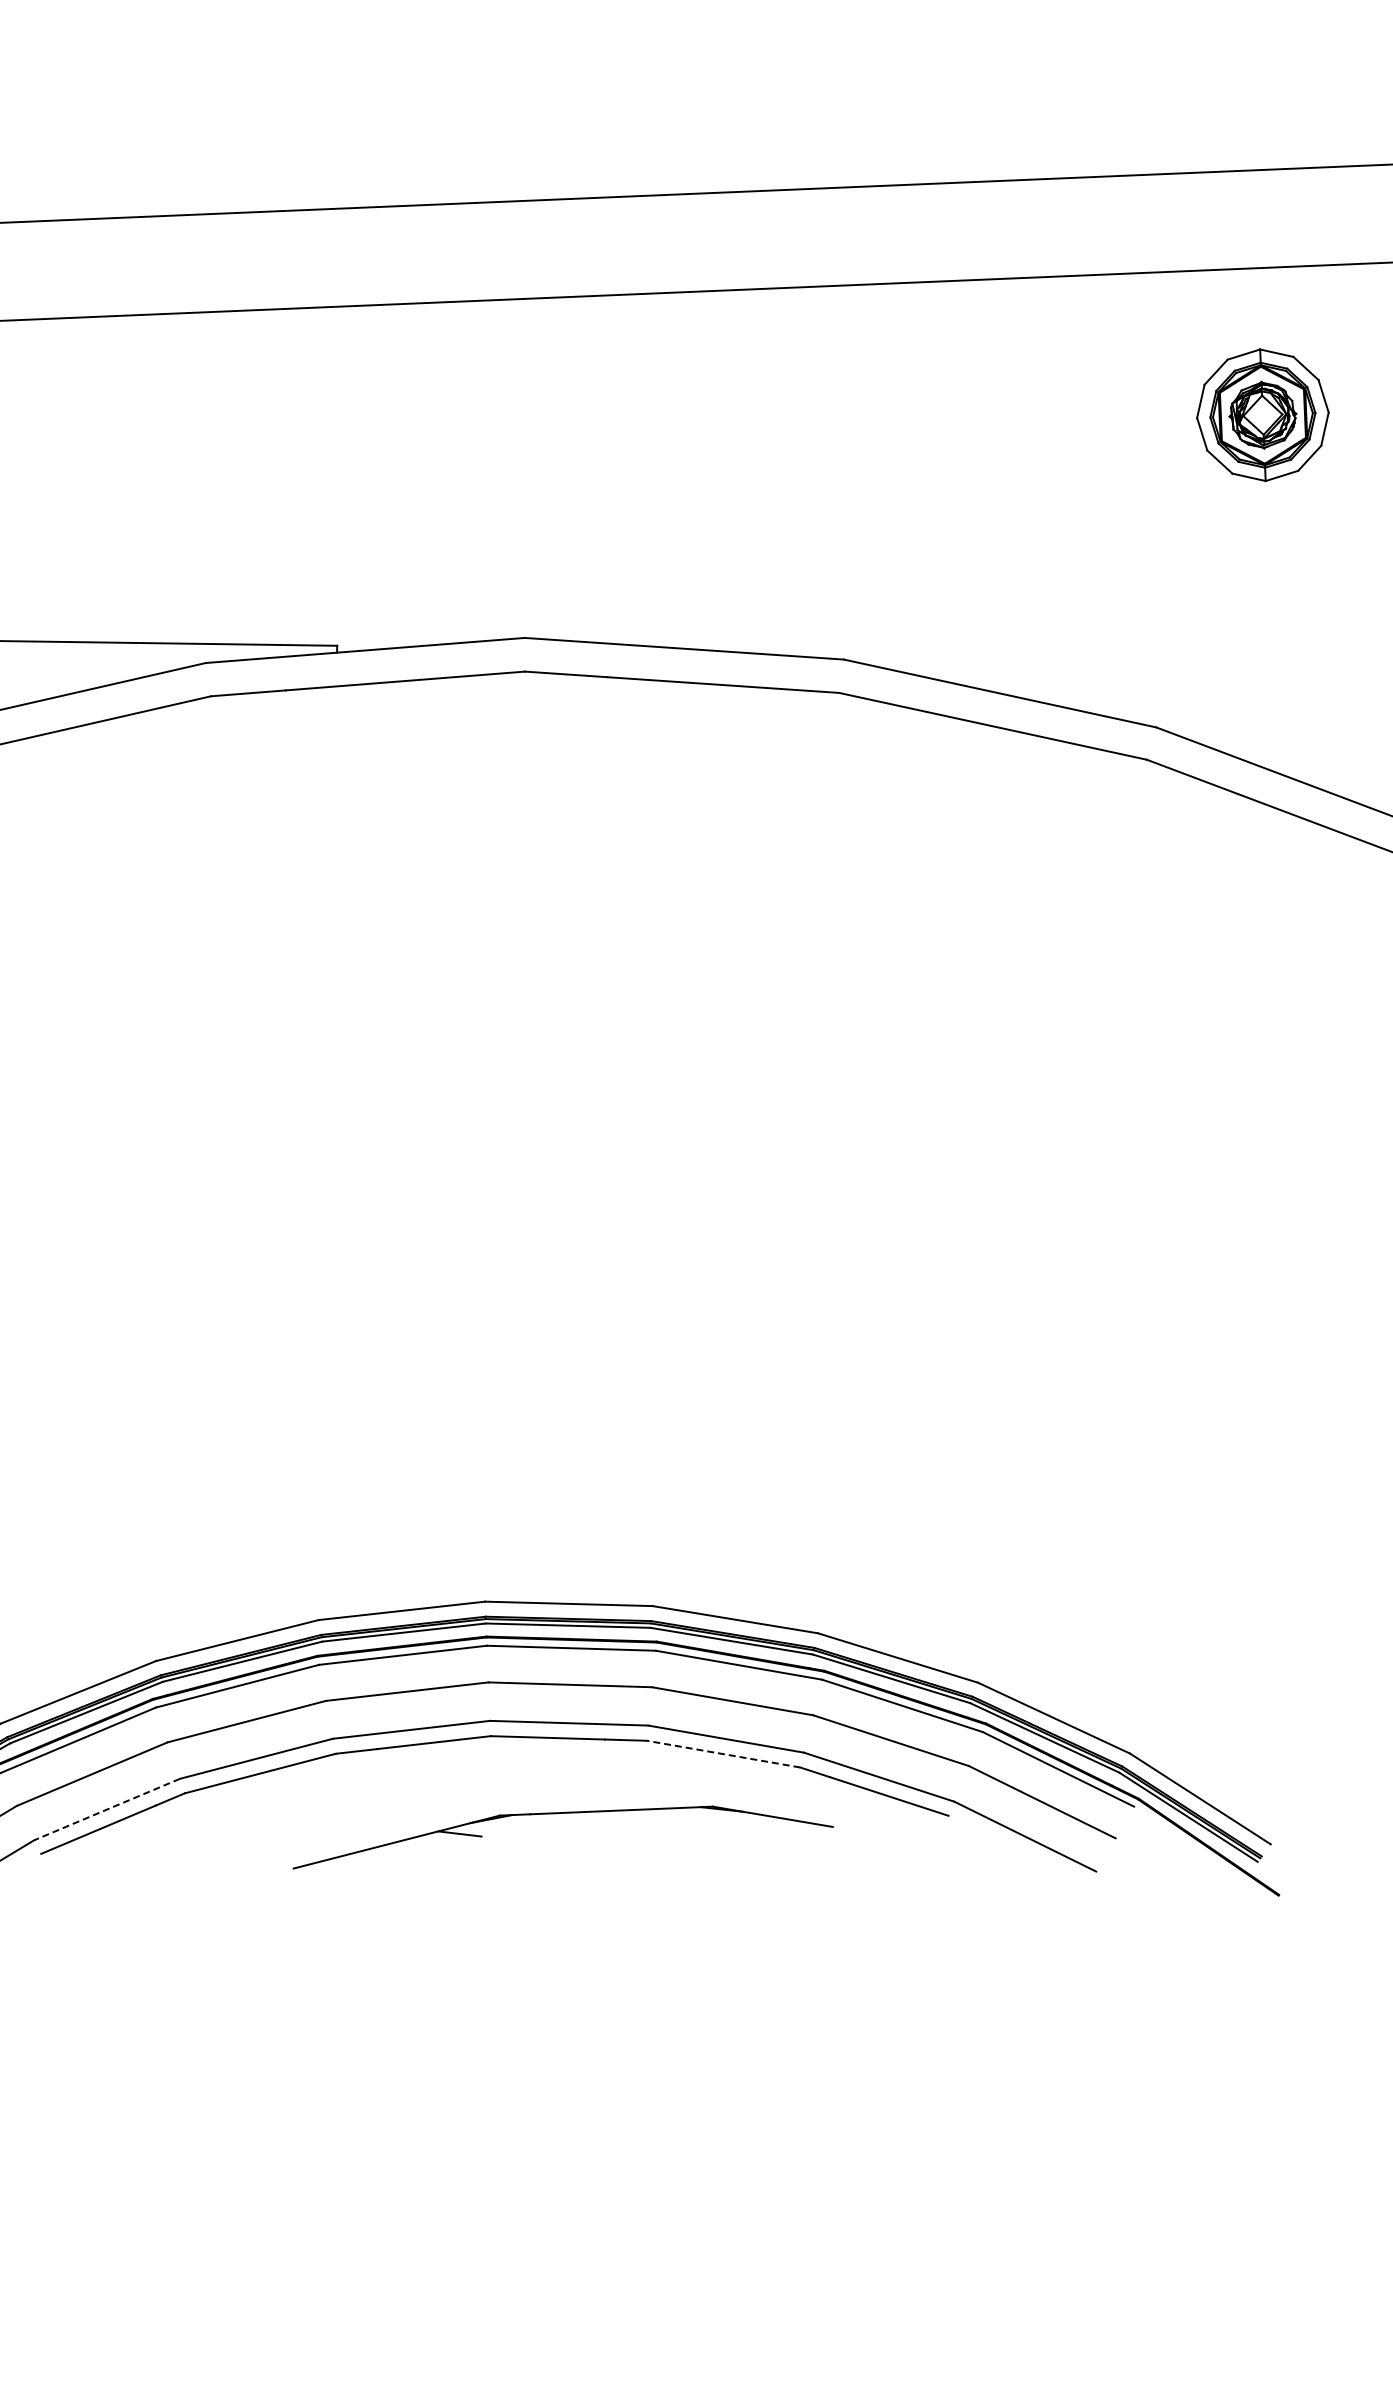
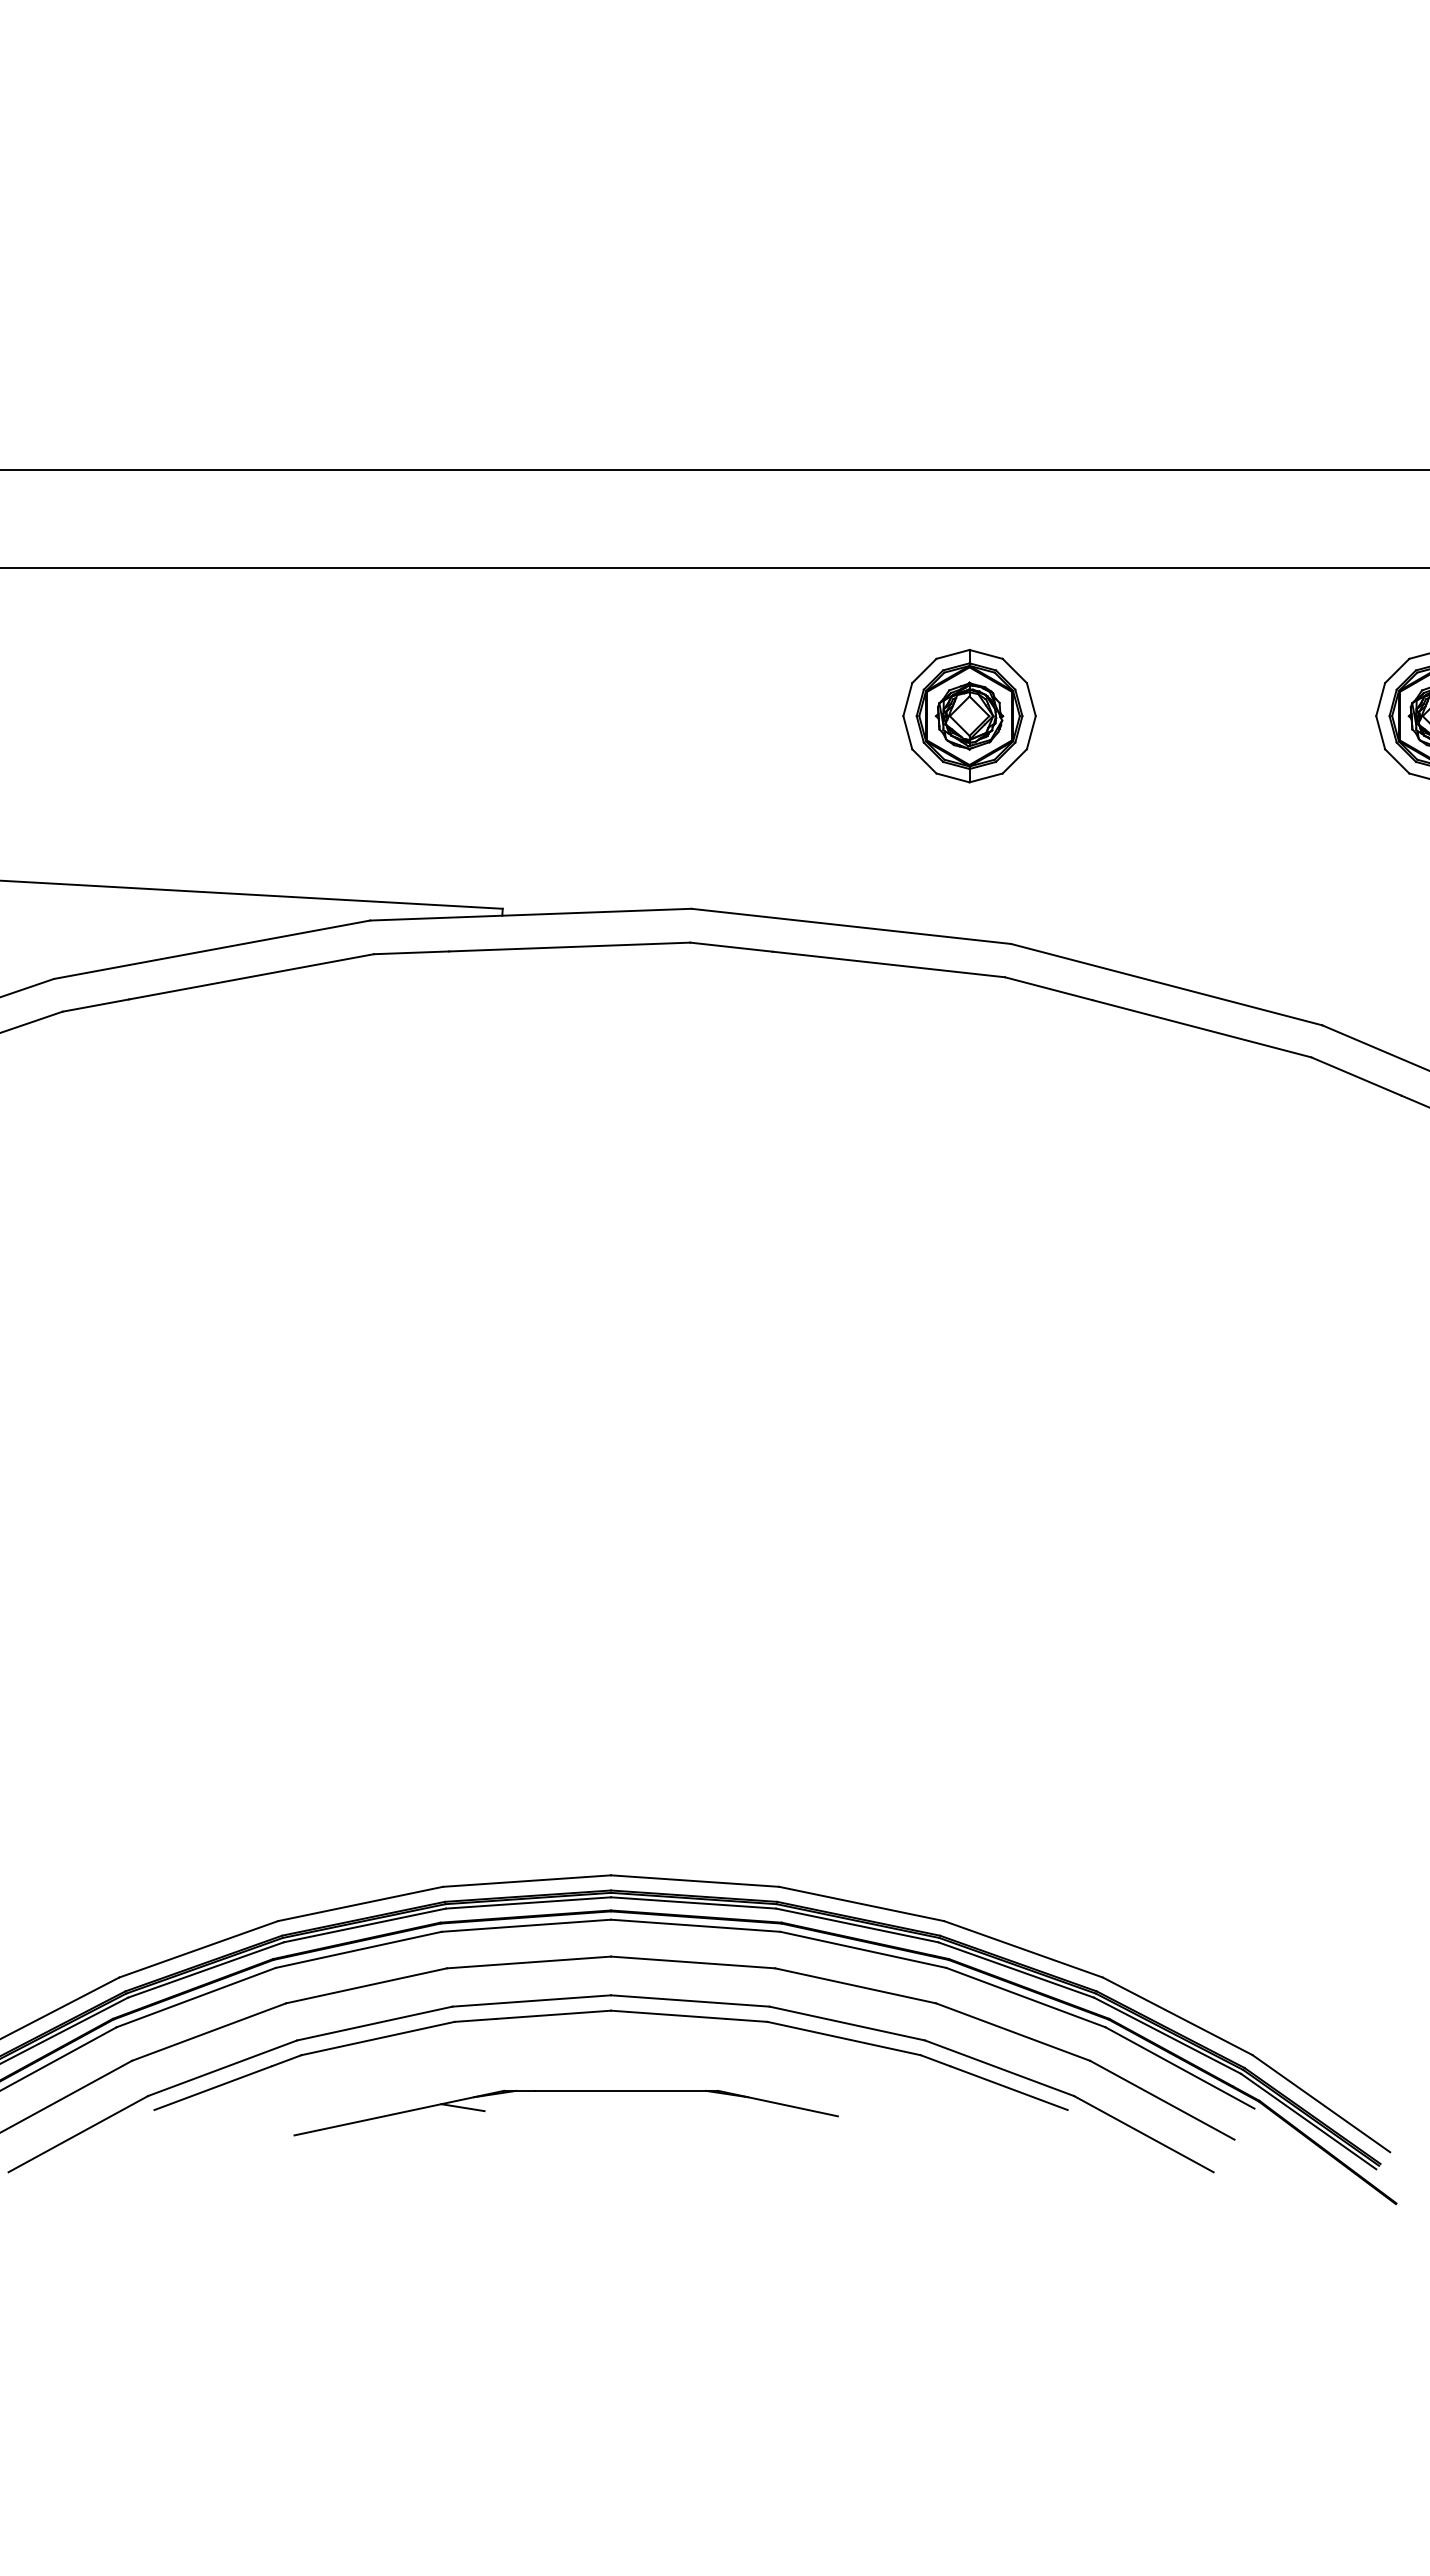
part: (793, 435) -> (969, 716), added
line: (722, 1754) -> (843, 2038), dashed -> solid
line: (107, 1809) -> (222, 2068), dashed -> solid
part: (561, 1813) -> (565, 2091), moved

